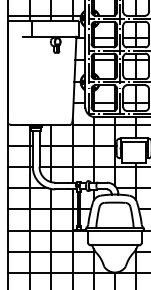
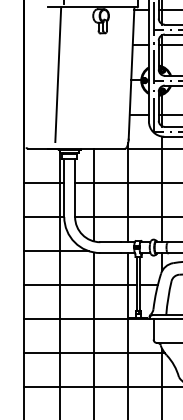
line: (28, 78) -> (57, 74), added

